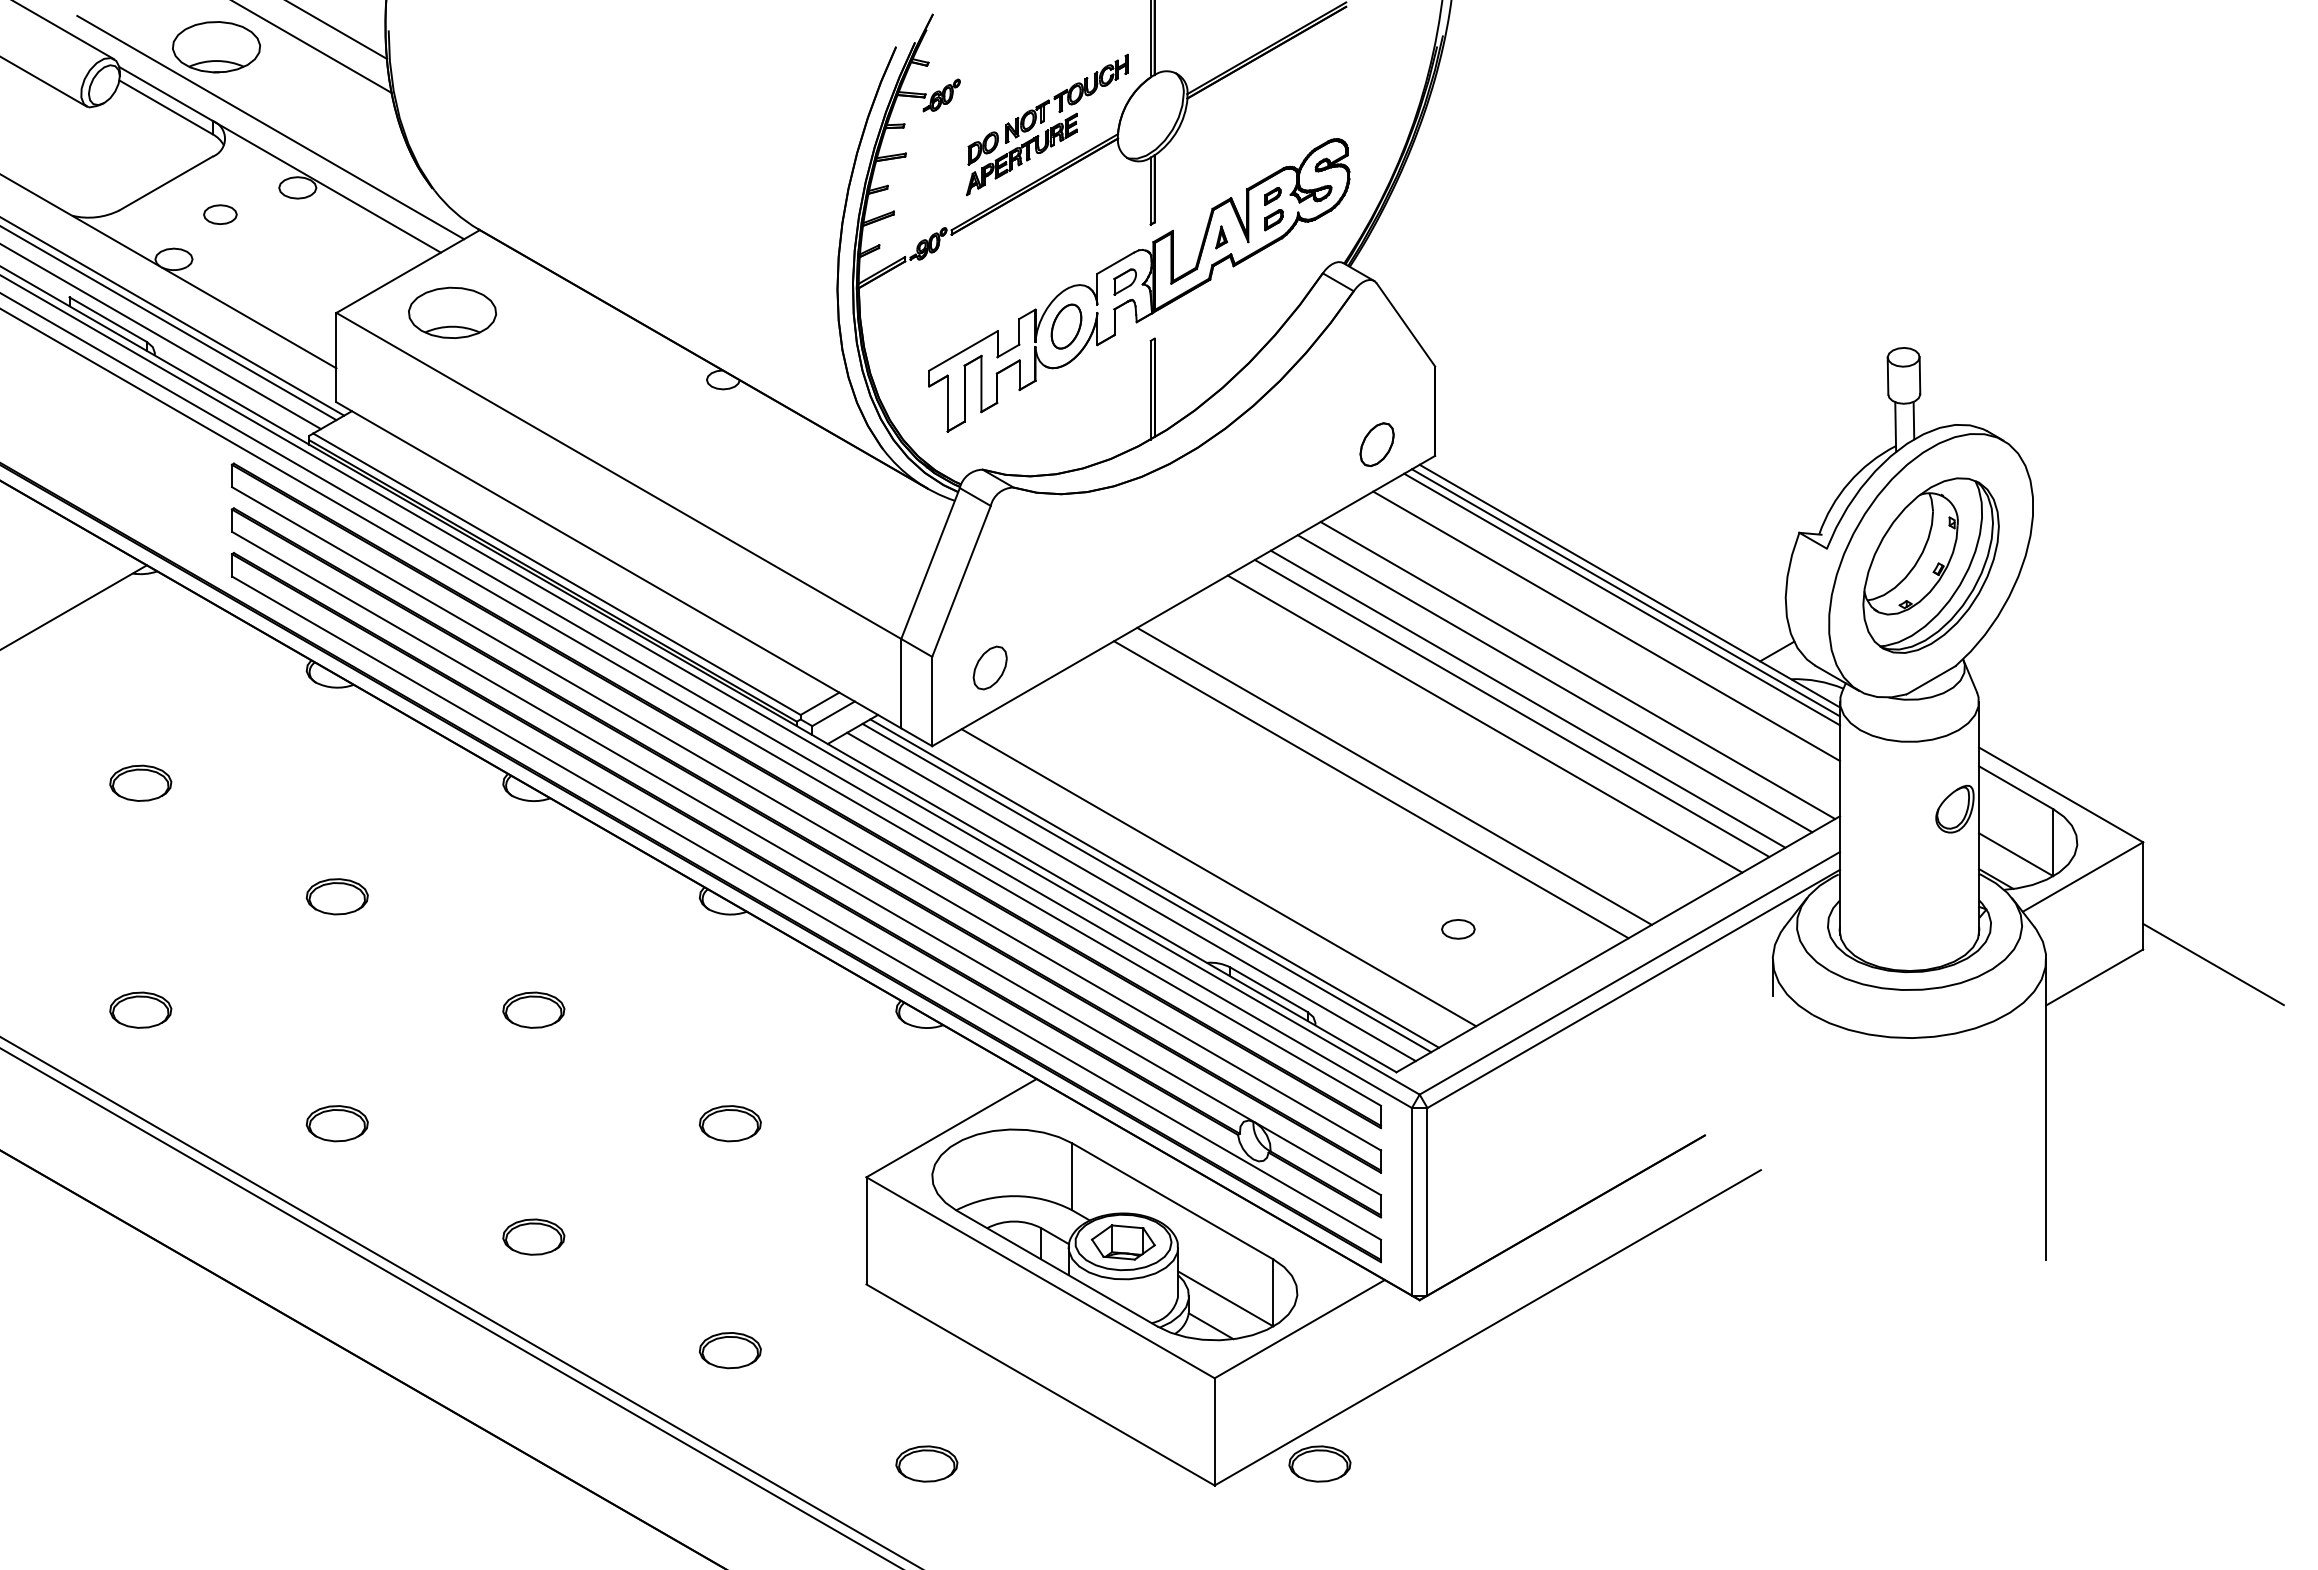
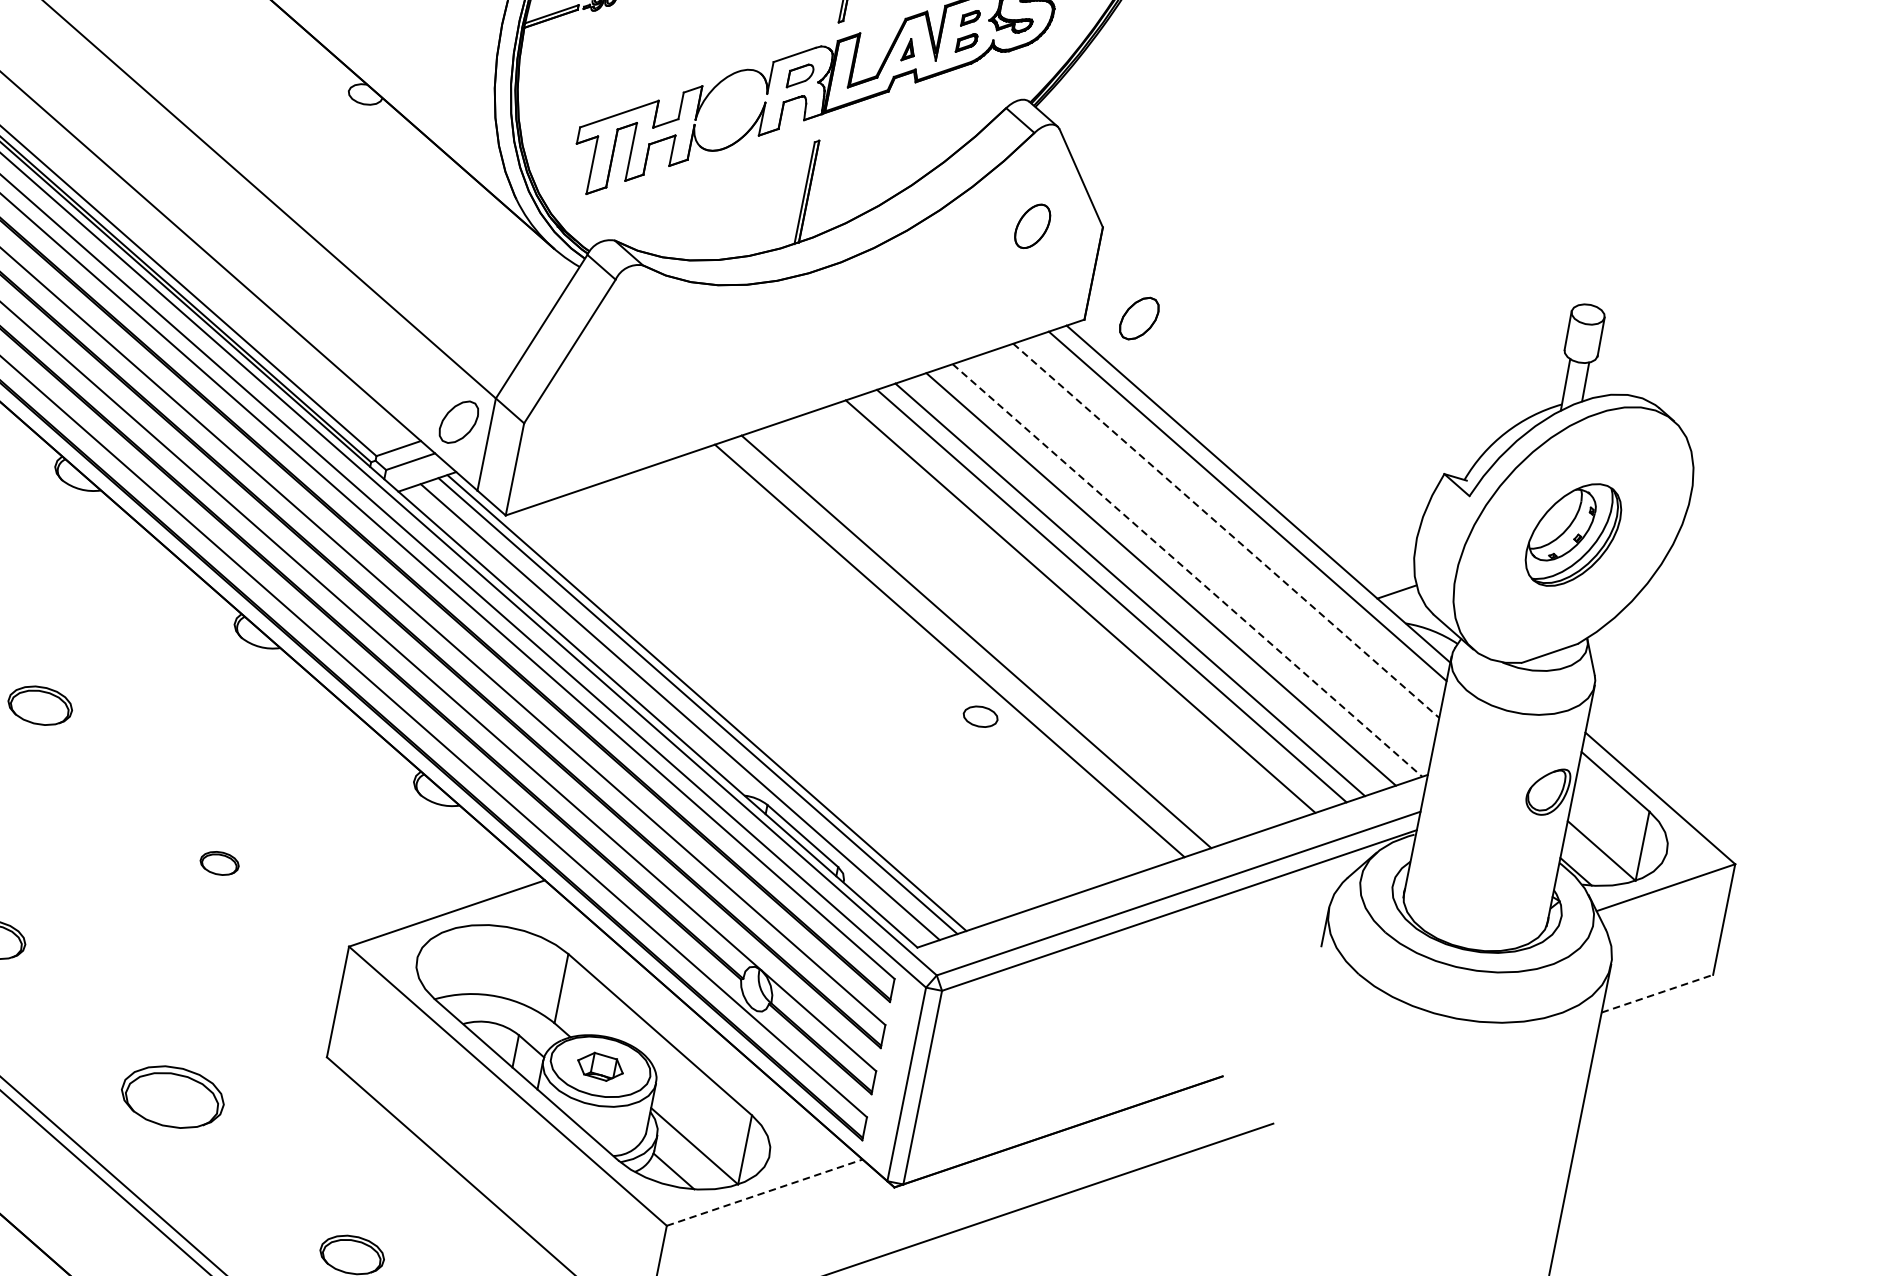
part: (1066, 326) -> (1032, 226), moved
part: (1376, 444) -> (1138, 318), moved
part: (1930, 565) -> (1572, 534), size x0.6
line: (1625, 592) -> (1252, 499), removed
line: (1607, 626) -> (1227, 531), solid -> dashed
part: (989, 667) -> (458, 421), moved
line: (1578, 670) -> (1188, 570), solid -> dashed
line: (1218, 877) -> (774, 709), removed
part: (1458, 929) -> (980, 716), moved
line: (2213, 964) -> (1782, 1004), removed
line: (2094, 977) -> (1657, 993), solid -> dashed
part: (730, 1123) -> (219, 863), size x0.6
part: (1122, 1242) -> (599, 1066), size x0.7
line: (1300, 1328) -> (765, 1192), solid -> dashed
part: (730, 1350) -> (173, 1097), size x1.6

